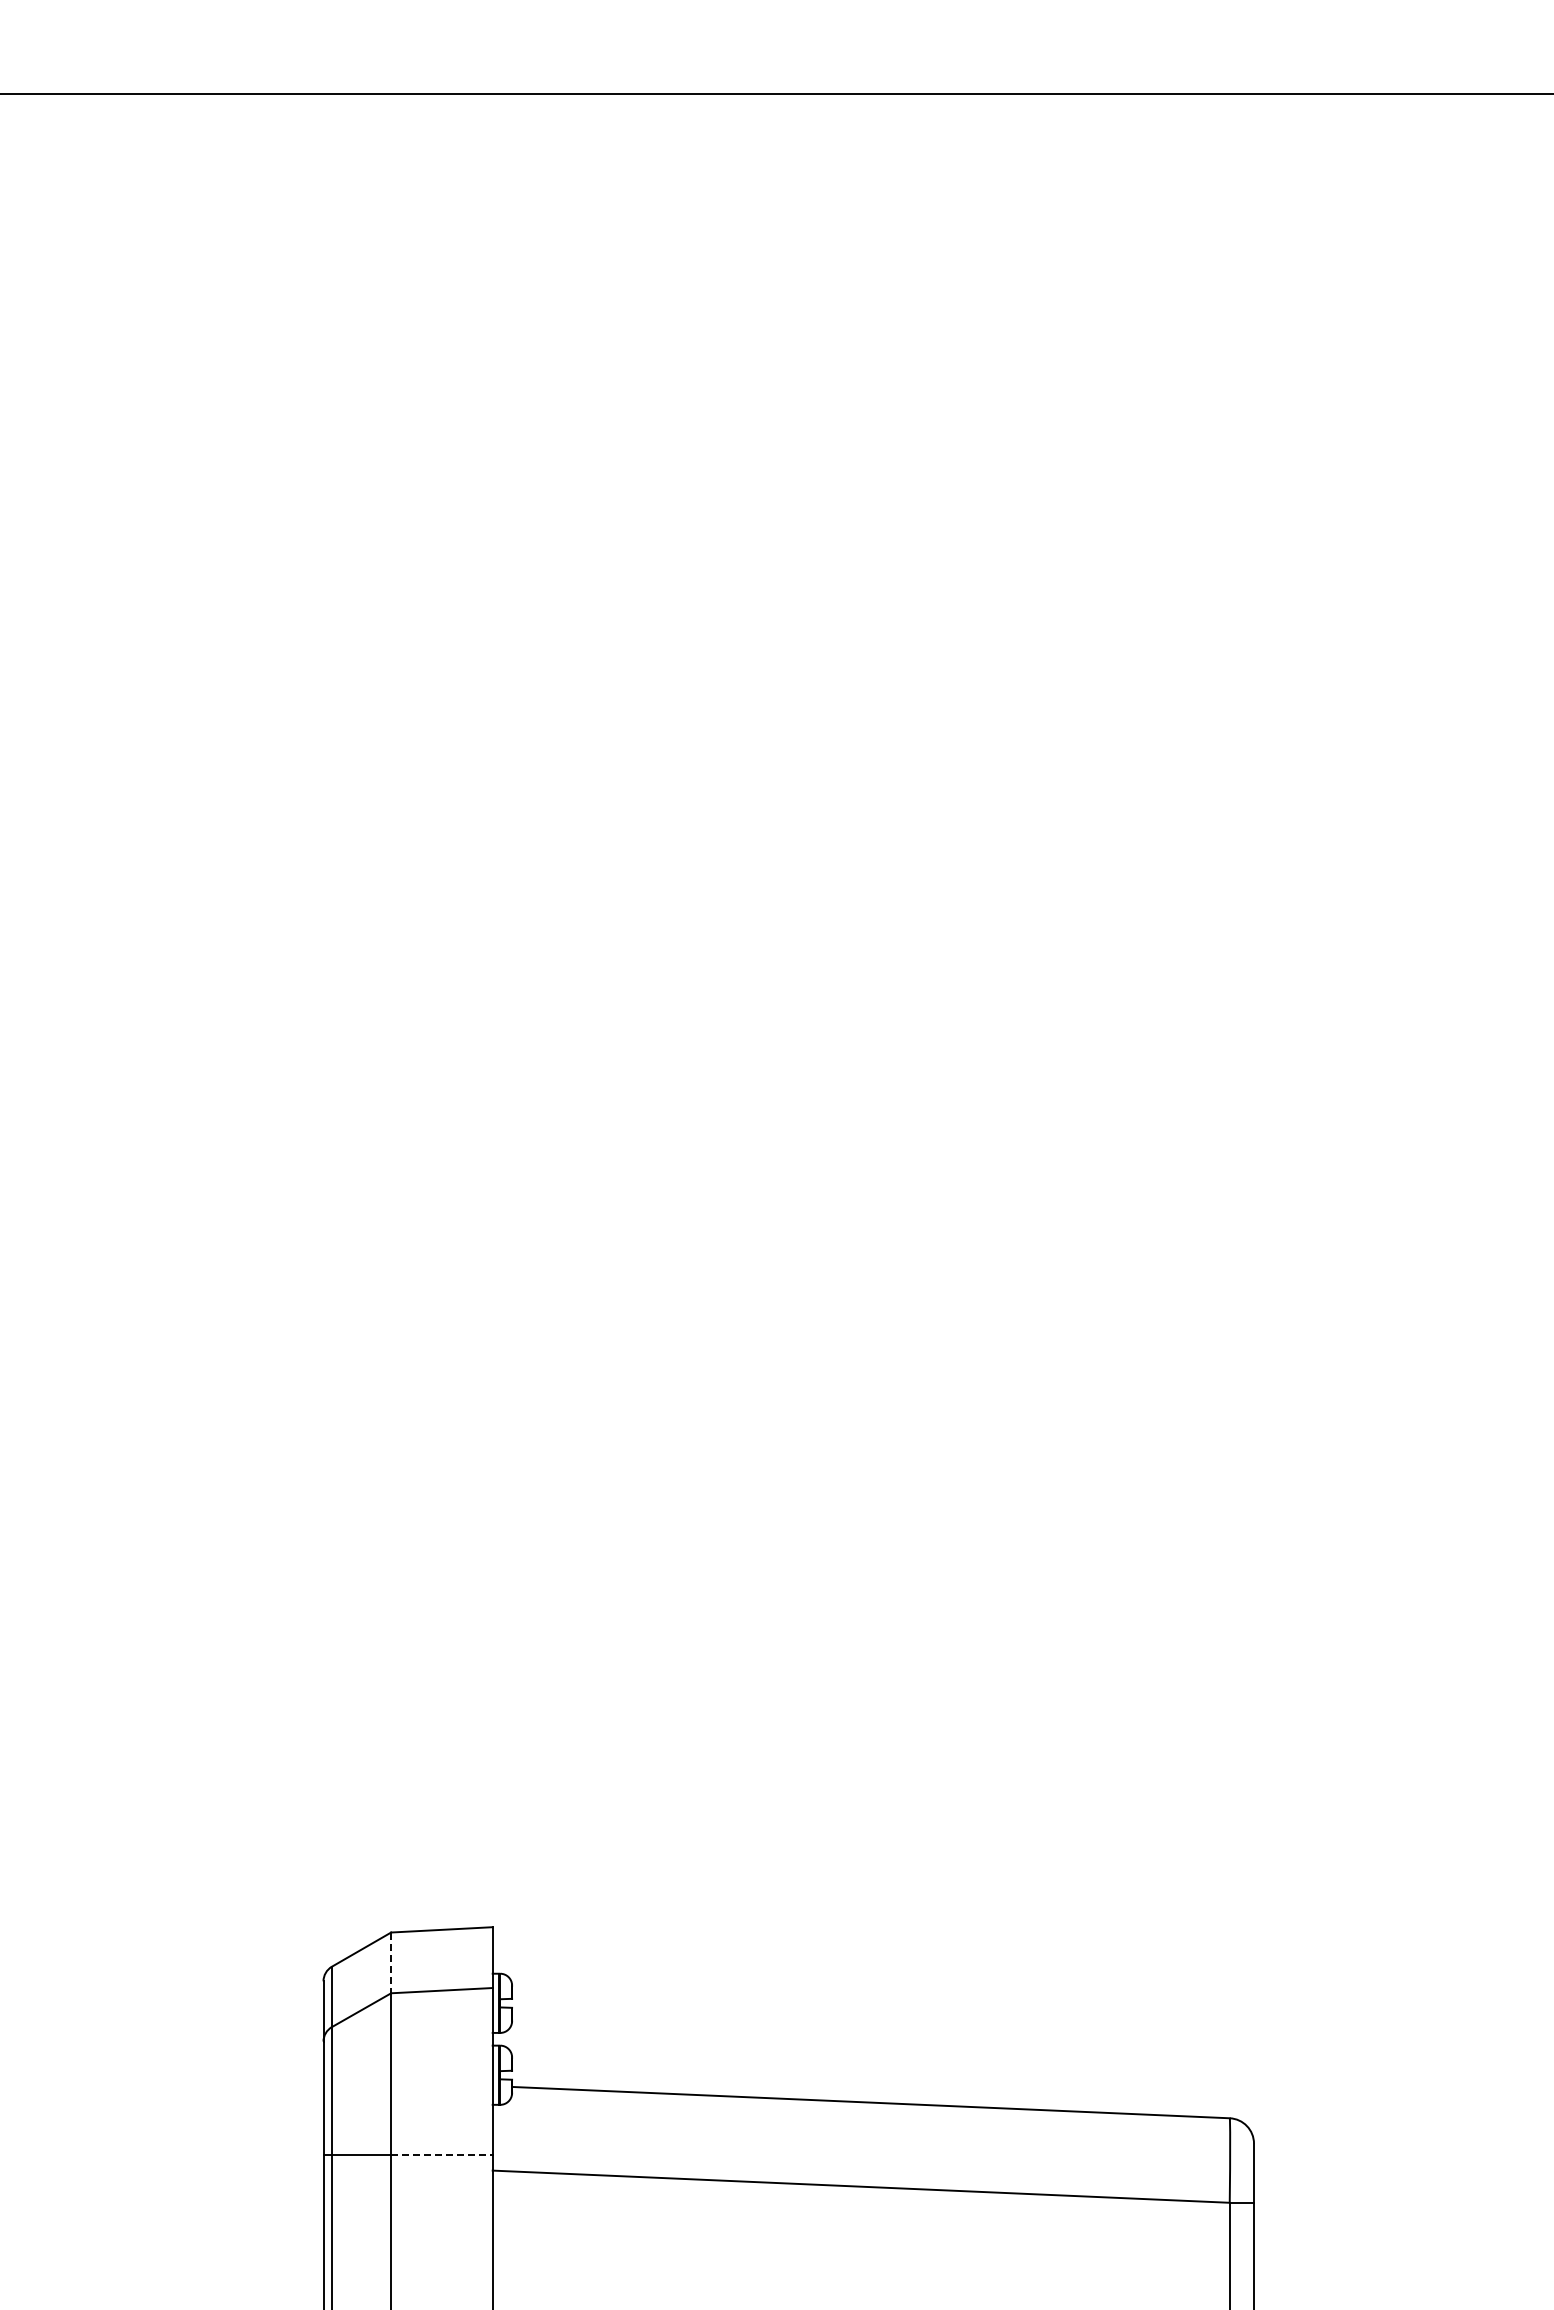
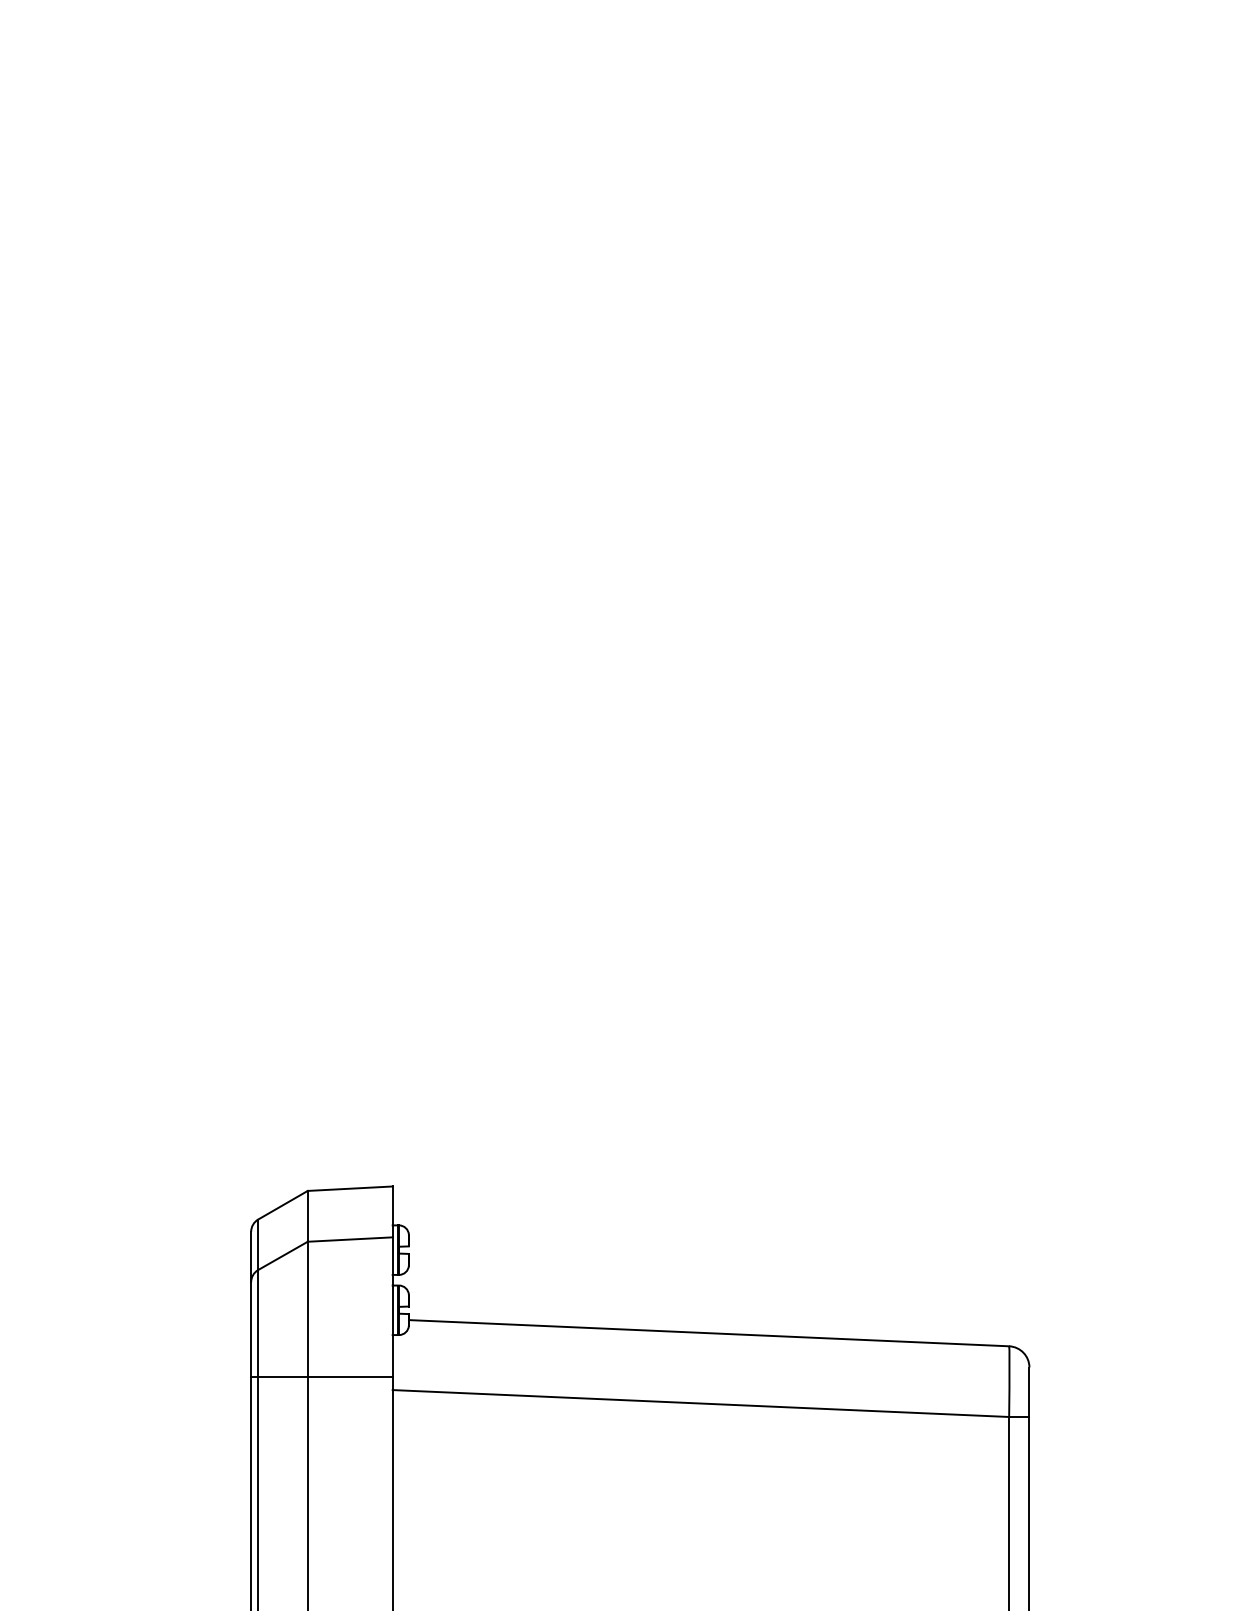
line: (391, 1963) -> (308, 1216), dashed -> solid
line: (441, 2155) -> (349, 1377), dashed -> solid

